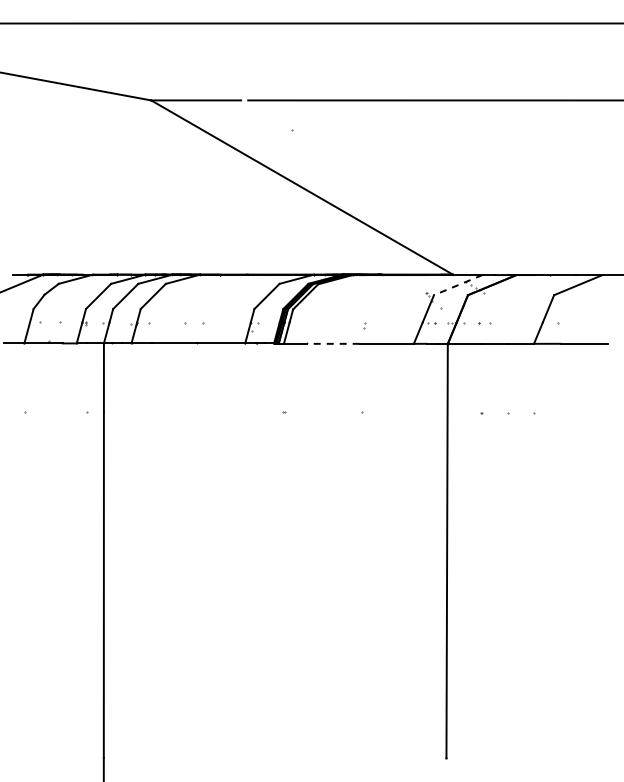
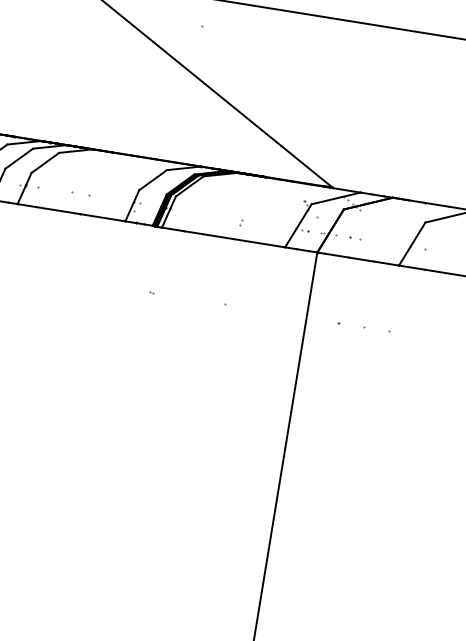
line: (457, 285) -> (335, 198), dashed -> solid
line: (332, 343) -> (208, 234), dashed -> solid

